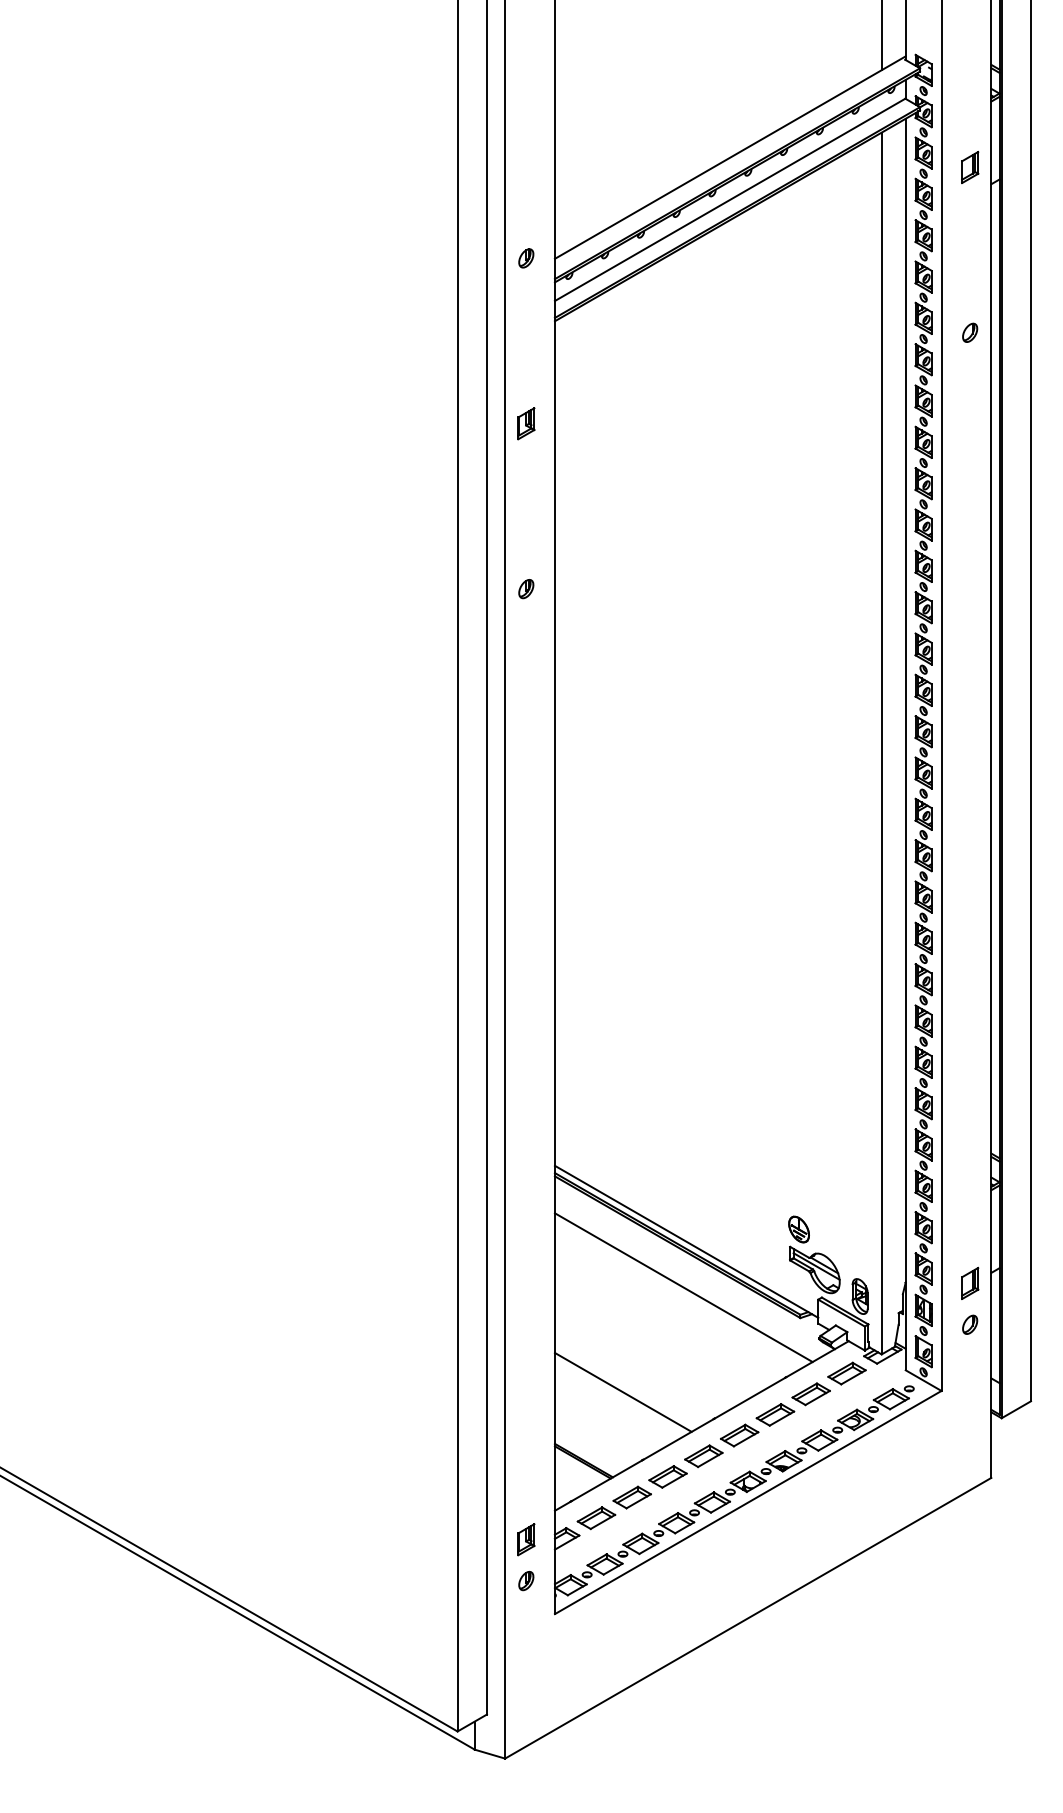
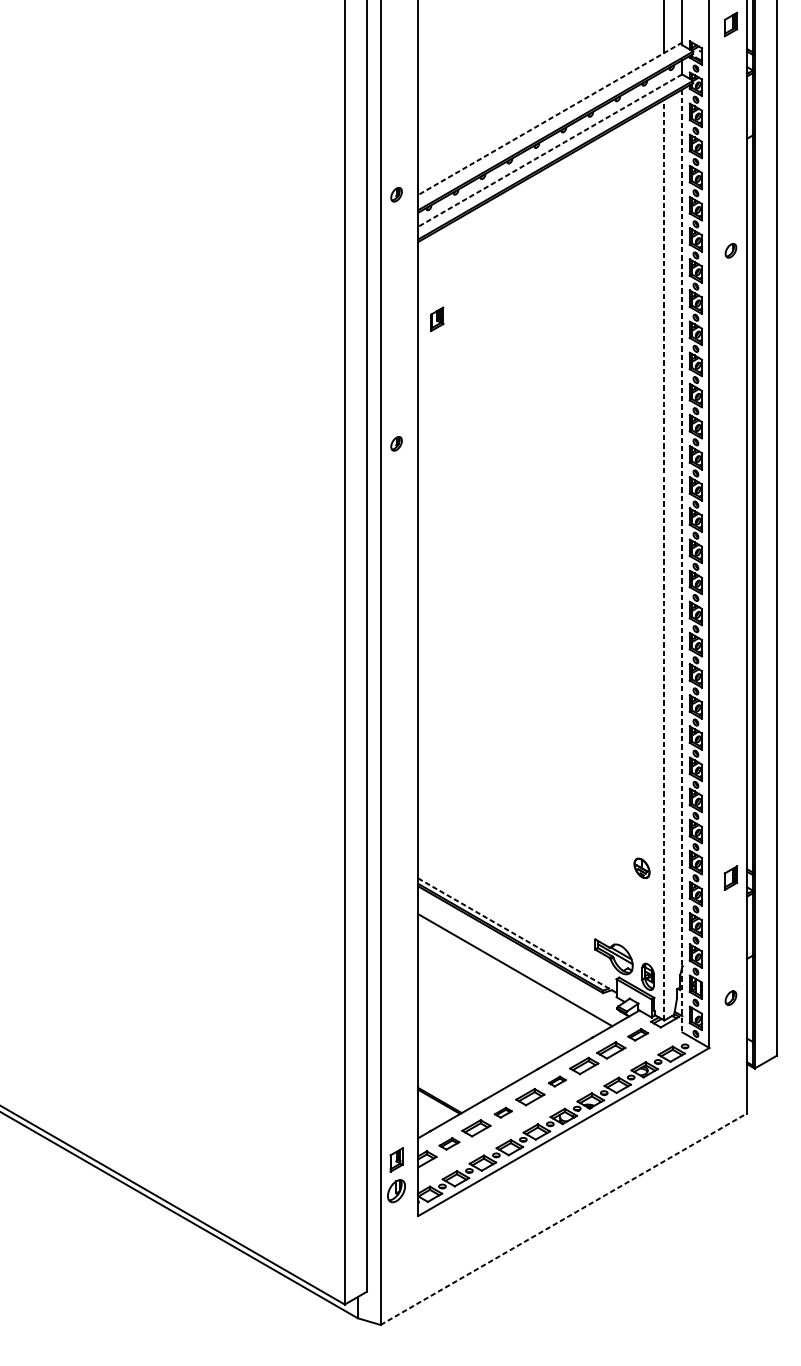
line: (730, 157) -> (550, 118), solid -> dashed
part: (970, 167) -> (731, 24), moved
line: (729, 200) -> (549, 151), solid -> dashed
part: (526, 423) -> (437, 319), moved
line: (881, 743) -> (664, 560), solid -> dashed
line: (905, 744) -> (682, 560), solid -> dashed
part: (798, 1229) -> (641, 868), moved
line: (687, 1242) -> (518, 936), solid -> dashed
part: (970, 1282) -> (731, 877), moved
part: (846, 1373) -> (637, 1034), size x0.7
line: (622, 1391) -> (469, 1048), removed
part: (739, 1435) -> (557, 1081), size x0.6
part: (667, 1476) -> (502, 1112), size x0.6
part: (596, 1518) -> (449, 1144), size x0.7
part: (526, 1580) -> (396, 1190), size x1.6
line: (748, 1618) -> (563, 1219), solid -> dashed

